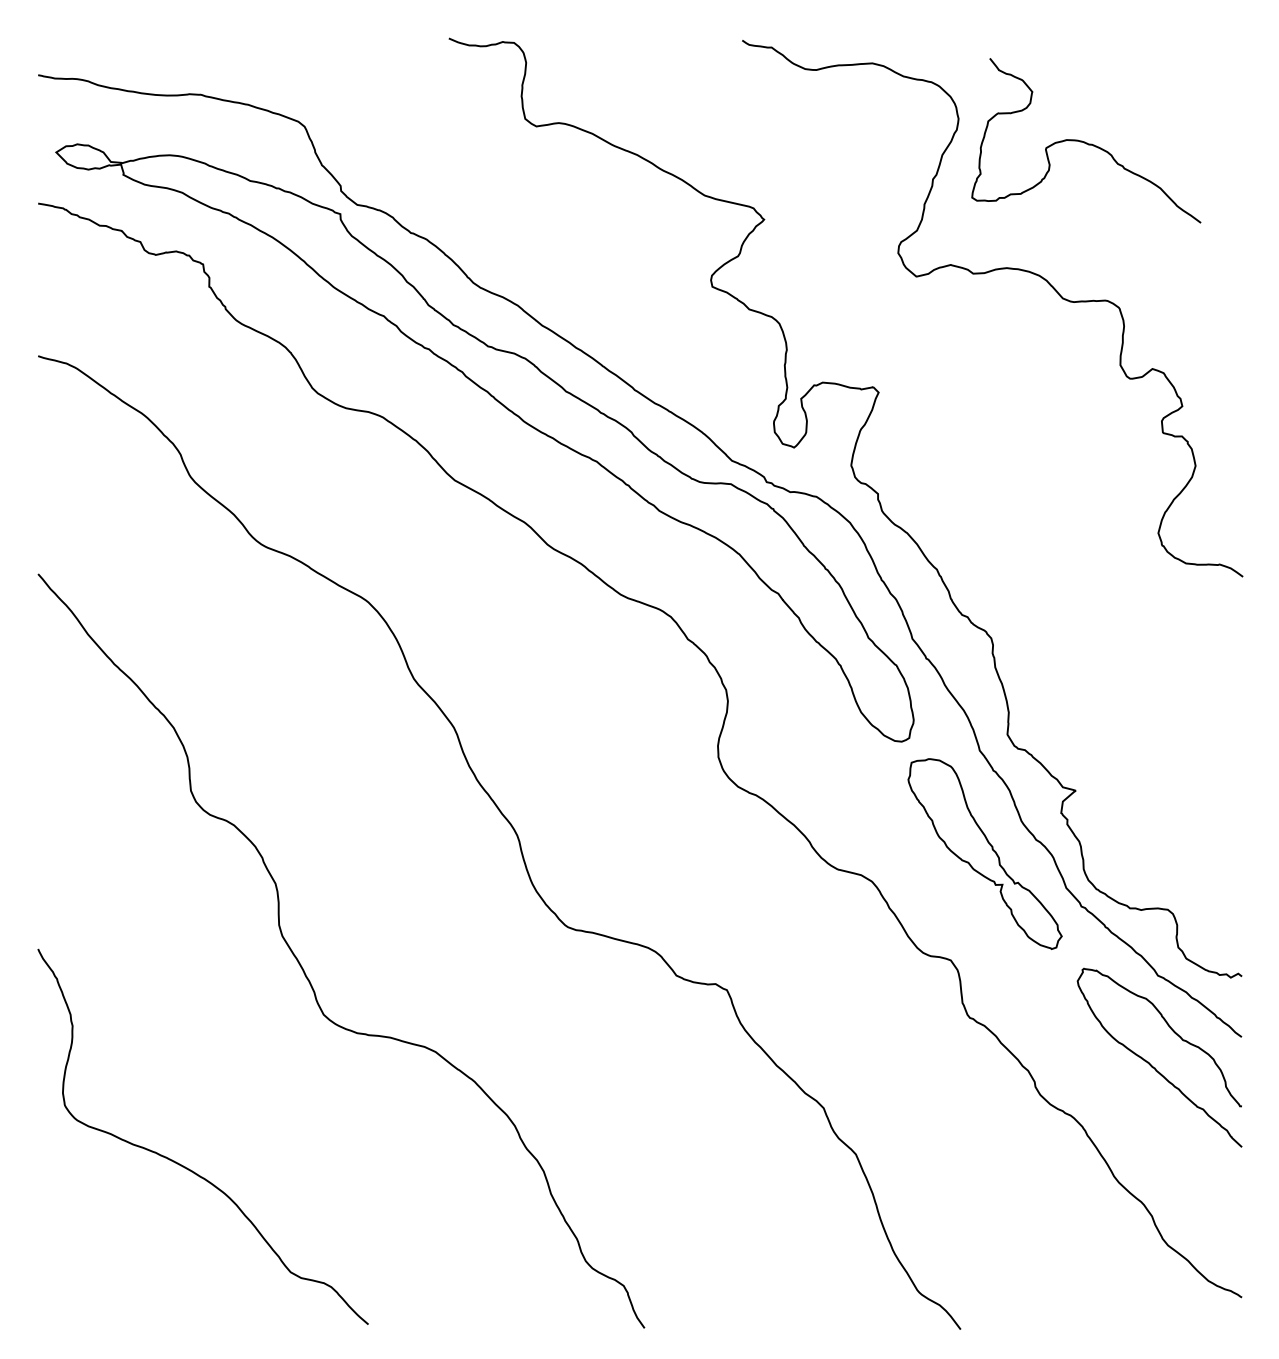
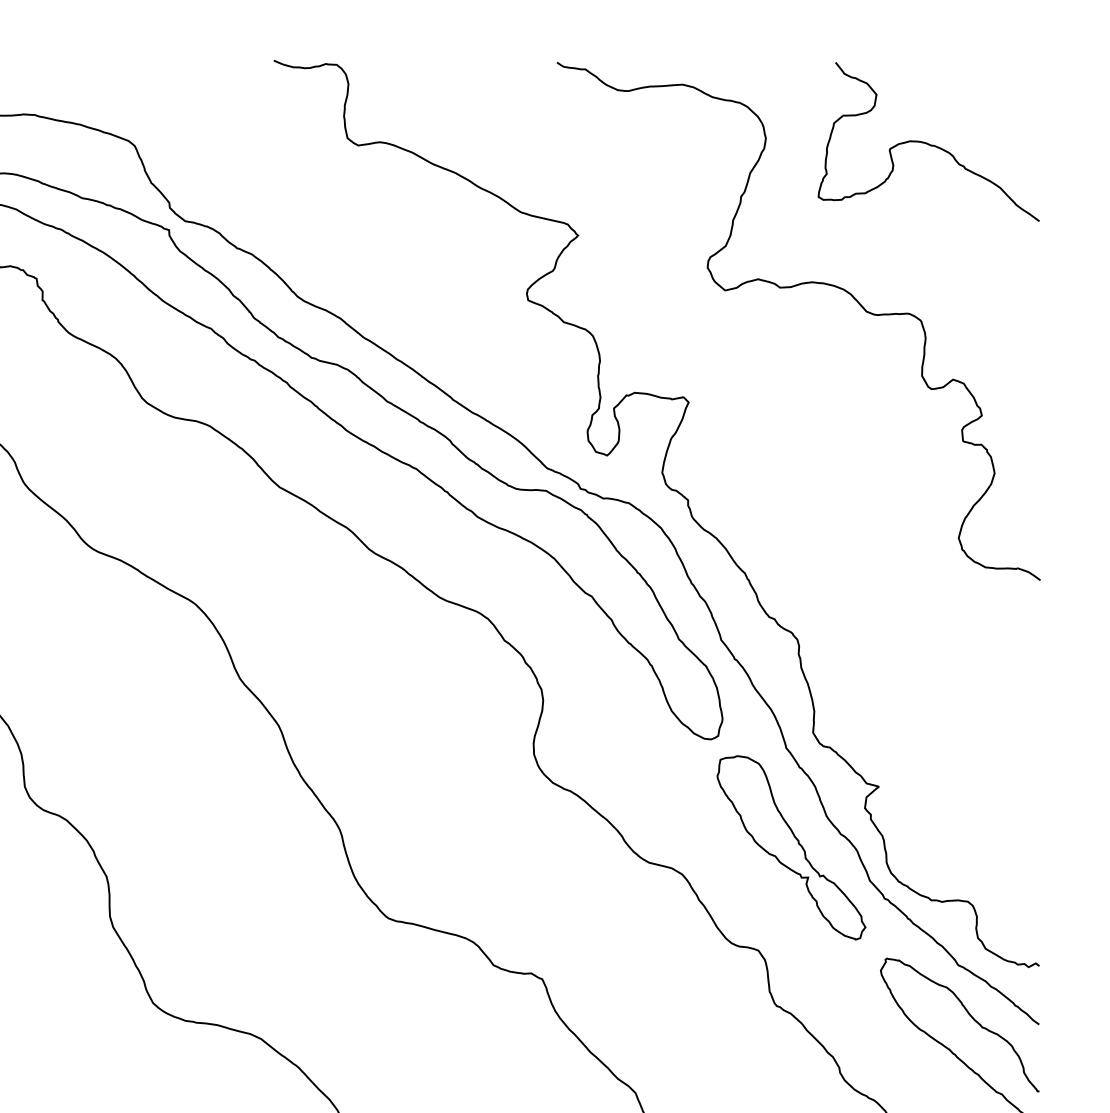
curve: (1085, 141) -> (927, 142), moved

